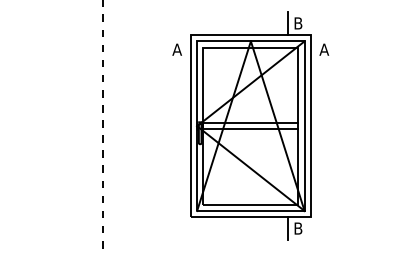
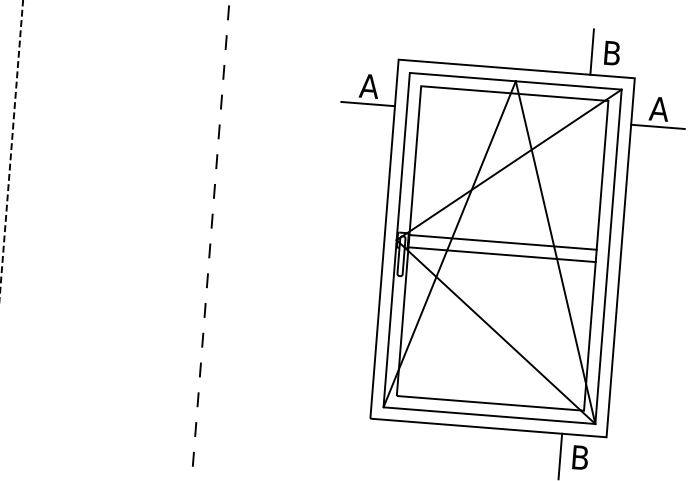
line: (176, 58) -> (366, 103), added
line: (323, 58) -> (656, 126), added

